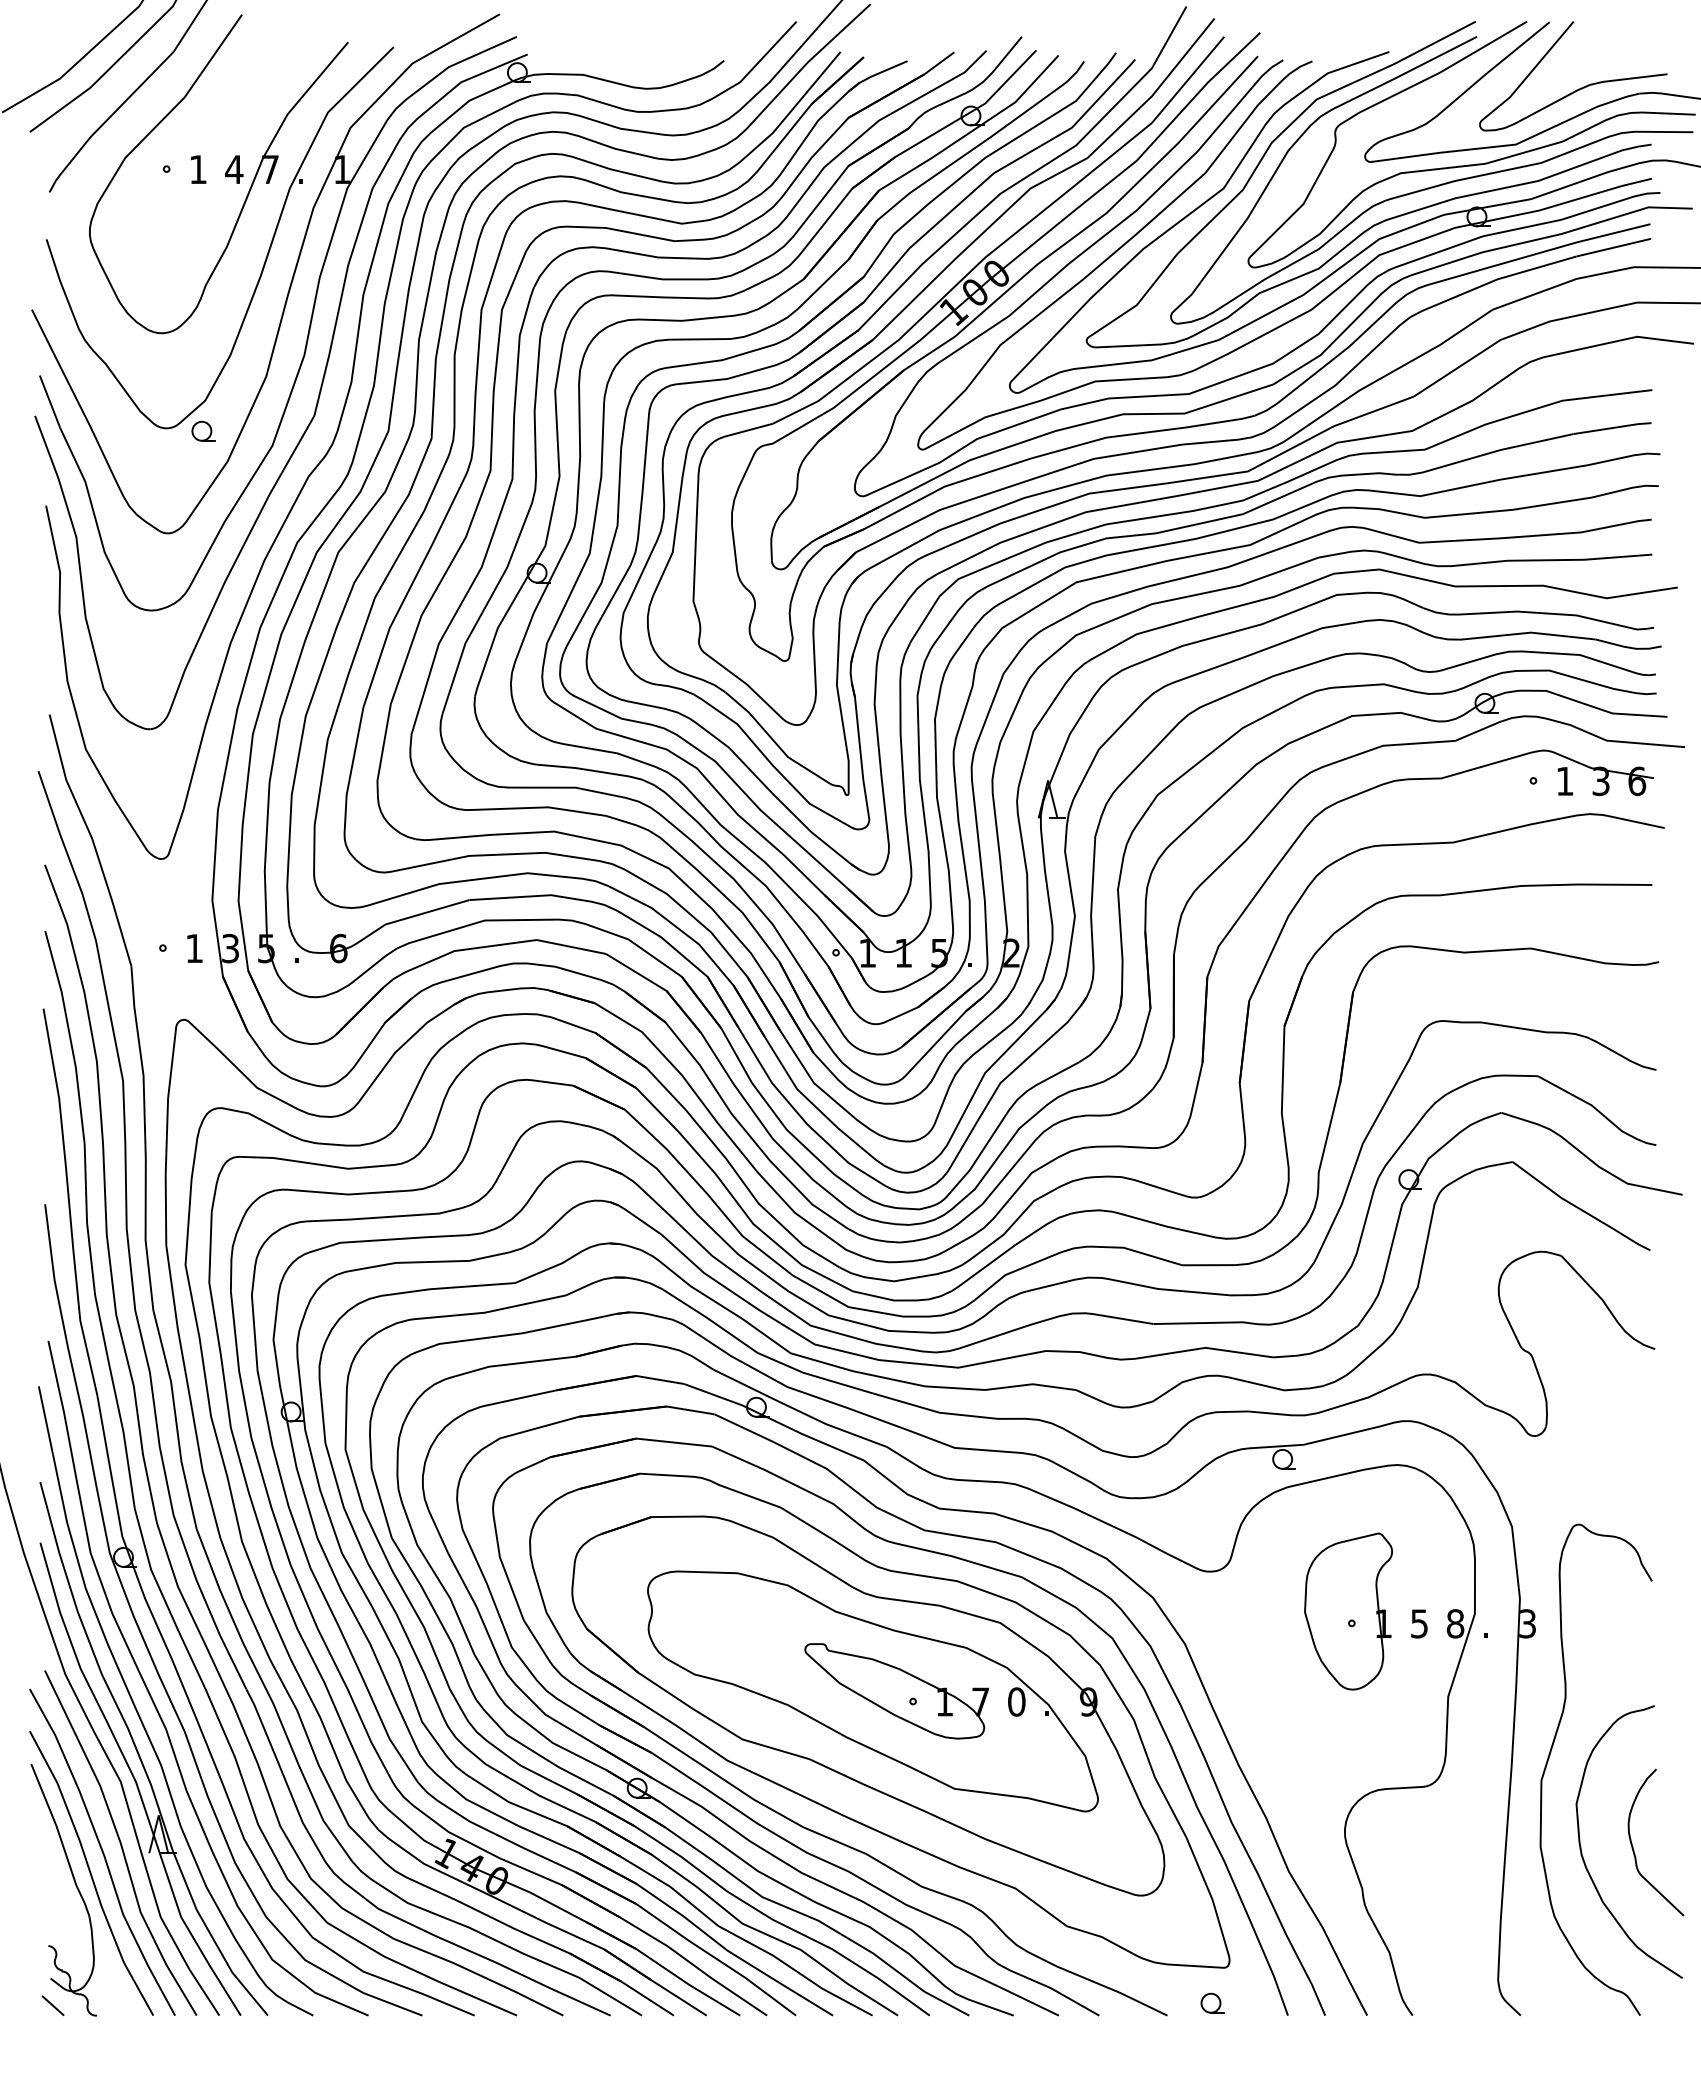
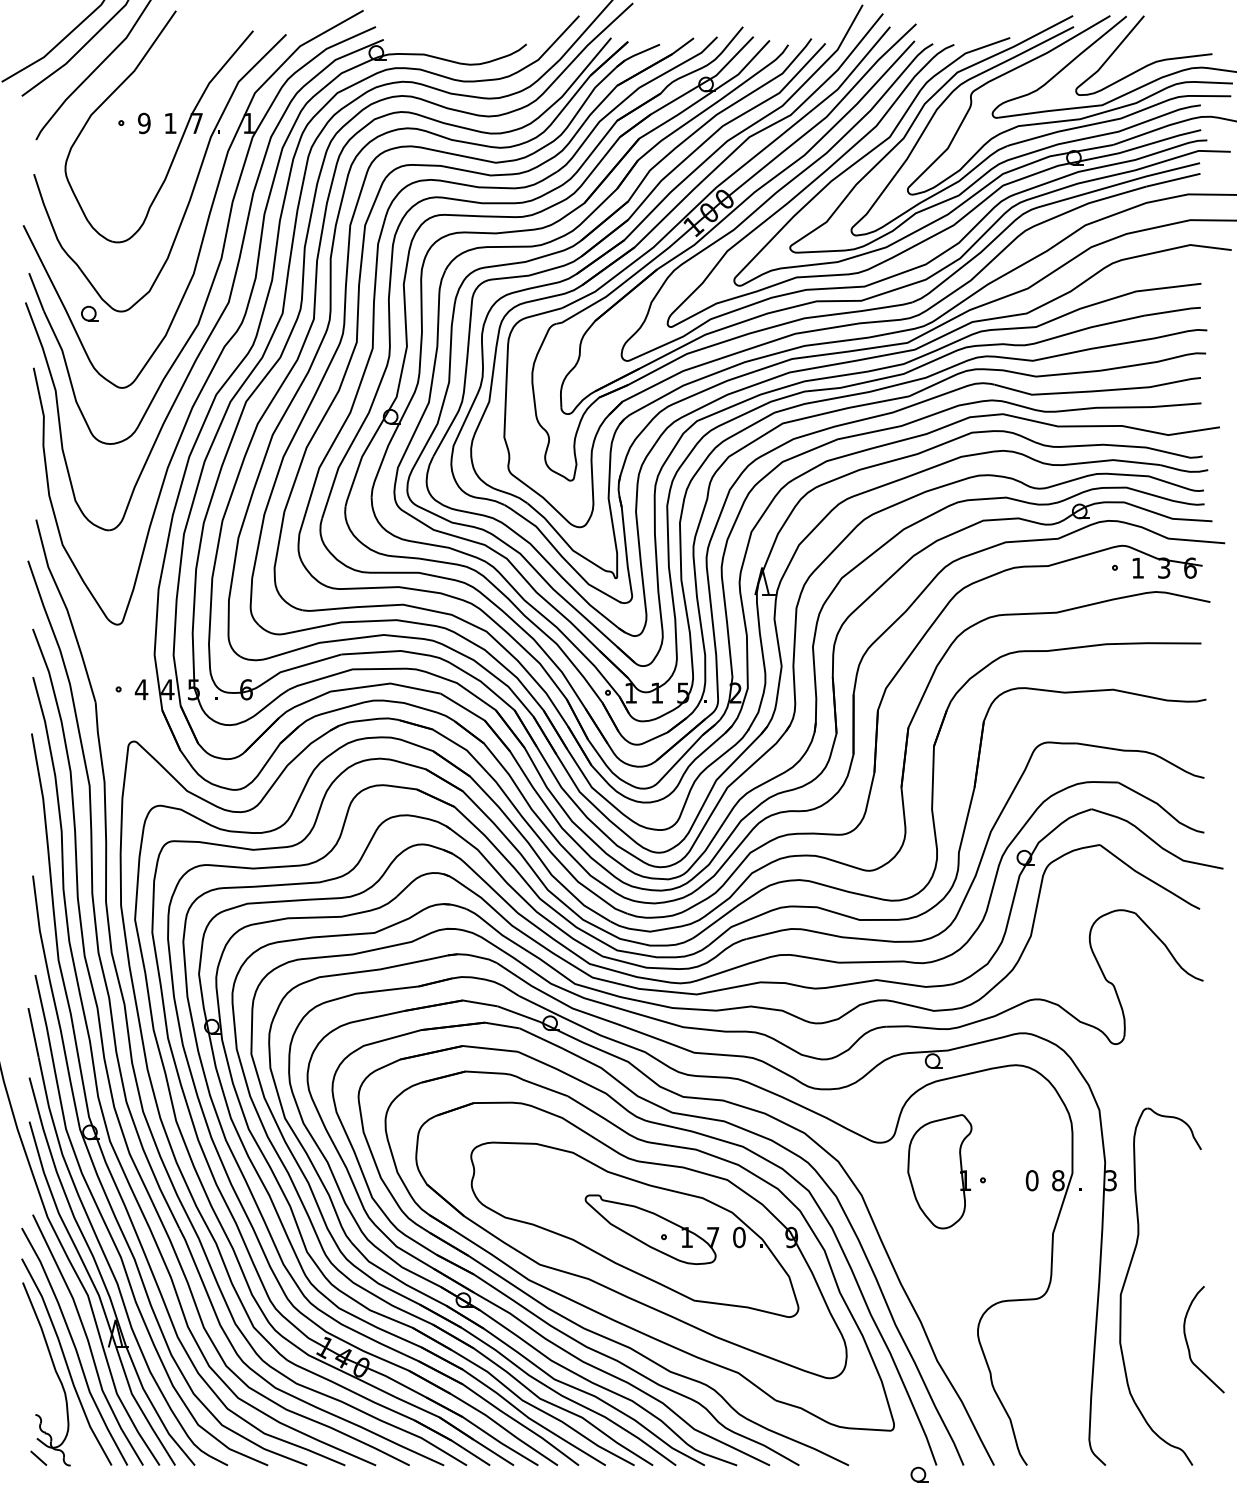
text: (197, 169) -> (143, 123), 1 -> 9
text: (234, 169) -> (170, 123), 4 -> 1
part: (203, 430) -> (89, 313), moved
text: (194, 948) -> (141, 689), 1 -> 4
text: (230, 948) -> (167, 689), 3 -> 4
part: (1348, 1611) -> (939, 1171), moved
text: (1419, 1623) -> (1032, 1180), 5 -> 0
curve: (1581, 1846) -> (1149, 1342), removed
part: (1212, 2002) -> (919, 1474), moved

